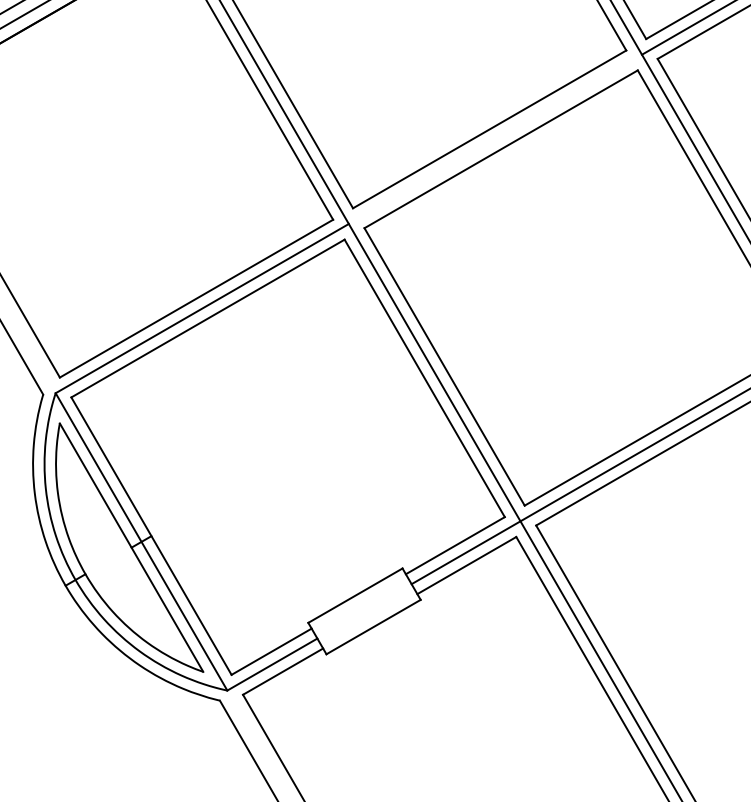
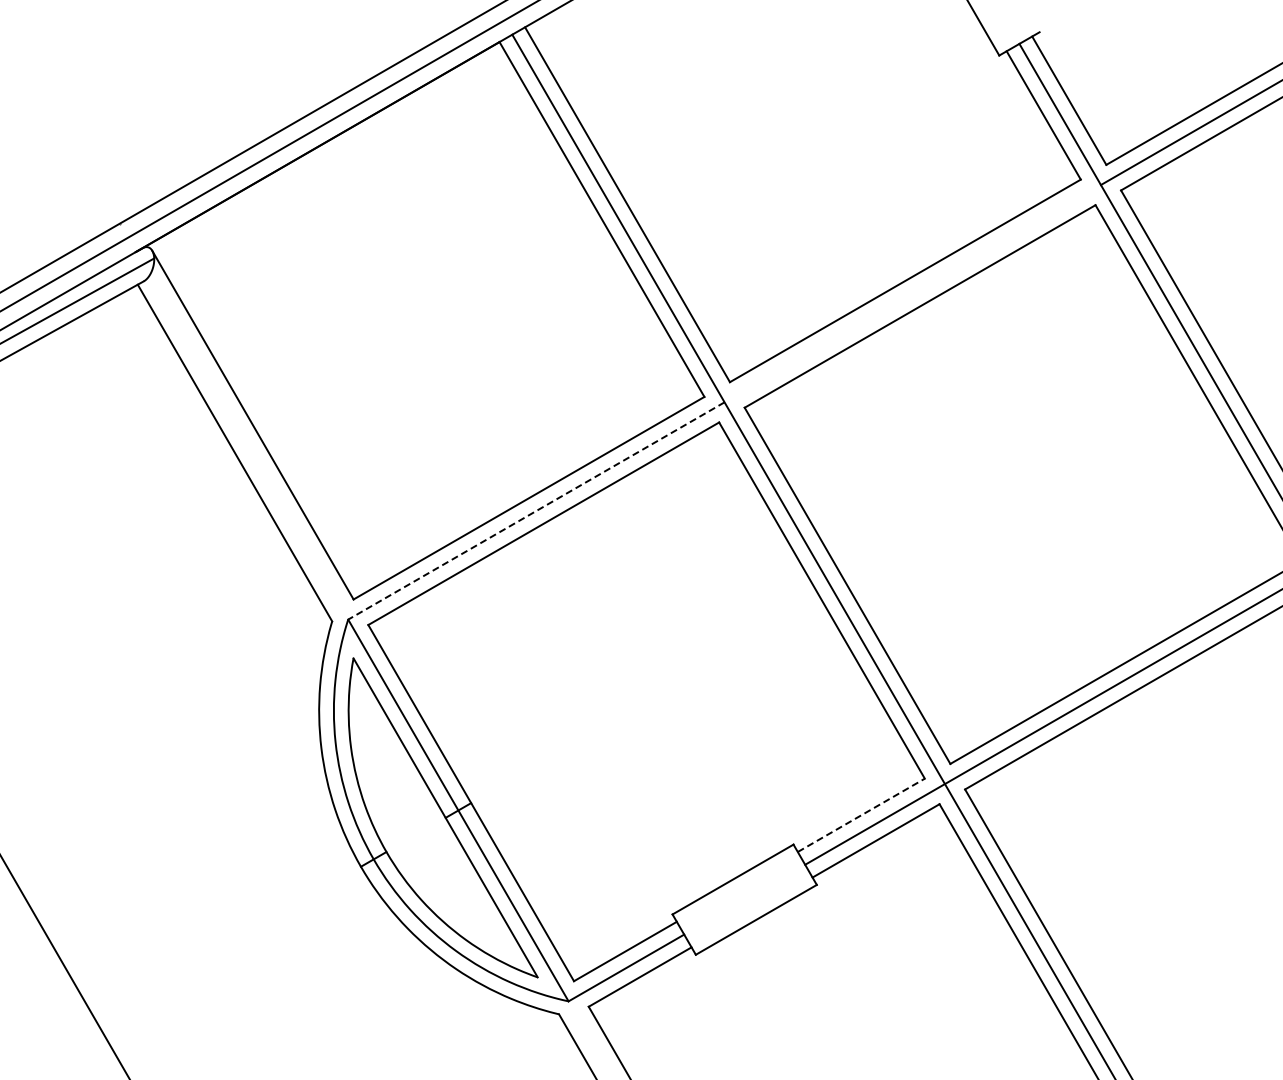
line: (201, 309) -> (535, 511), solid -> dashed
line: (455, 545) -> (861, 815), solid -> dashed

